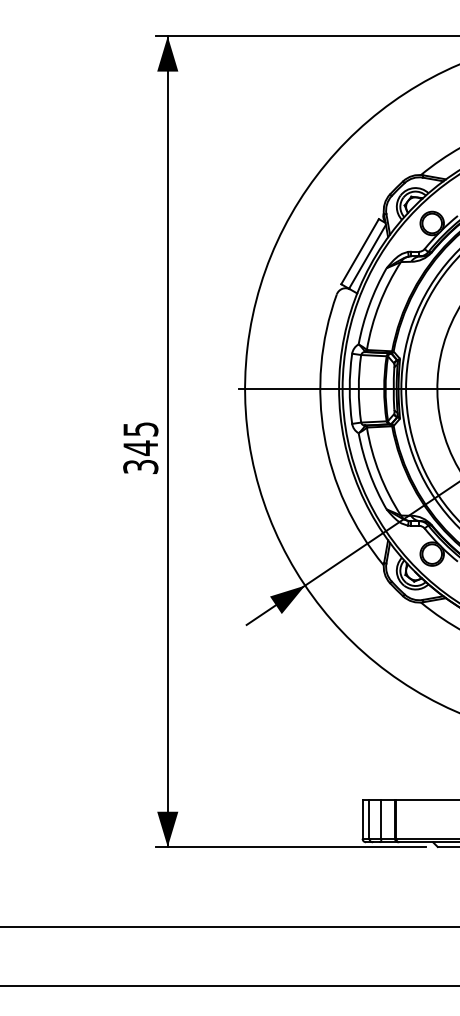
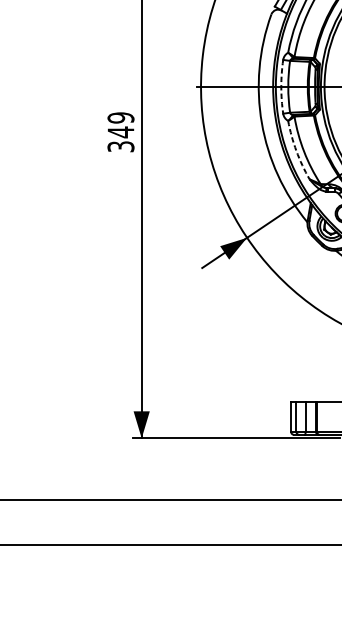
arc: (349, 388) -> (281, 86), solid -> dashed
text: (140, 429) -> (120, 118), 345 -> 349
arc: (369, 472) -> (296, 151), solid -> dashed

